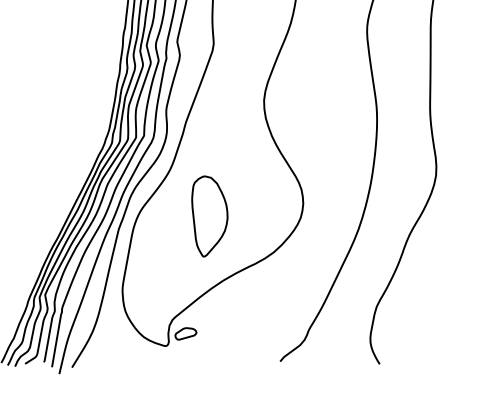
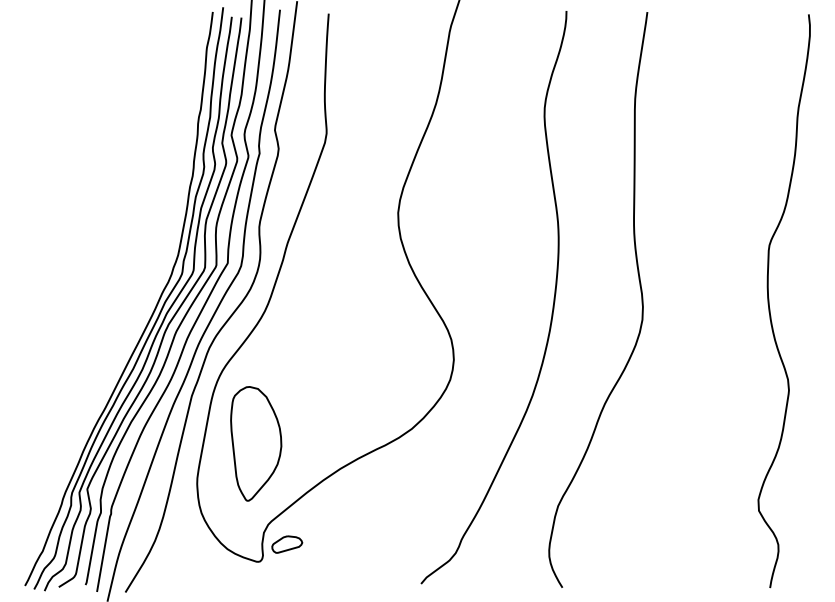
part: (210, 216) -> (256, 443), moved

